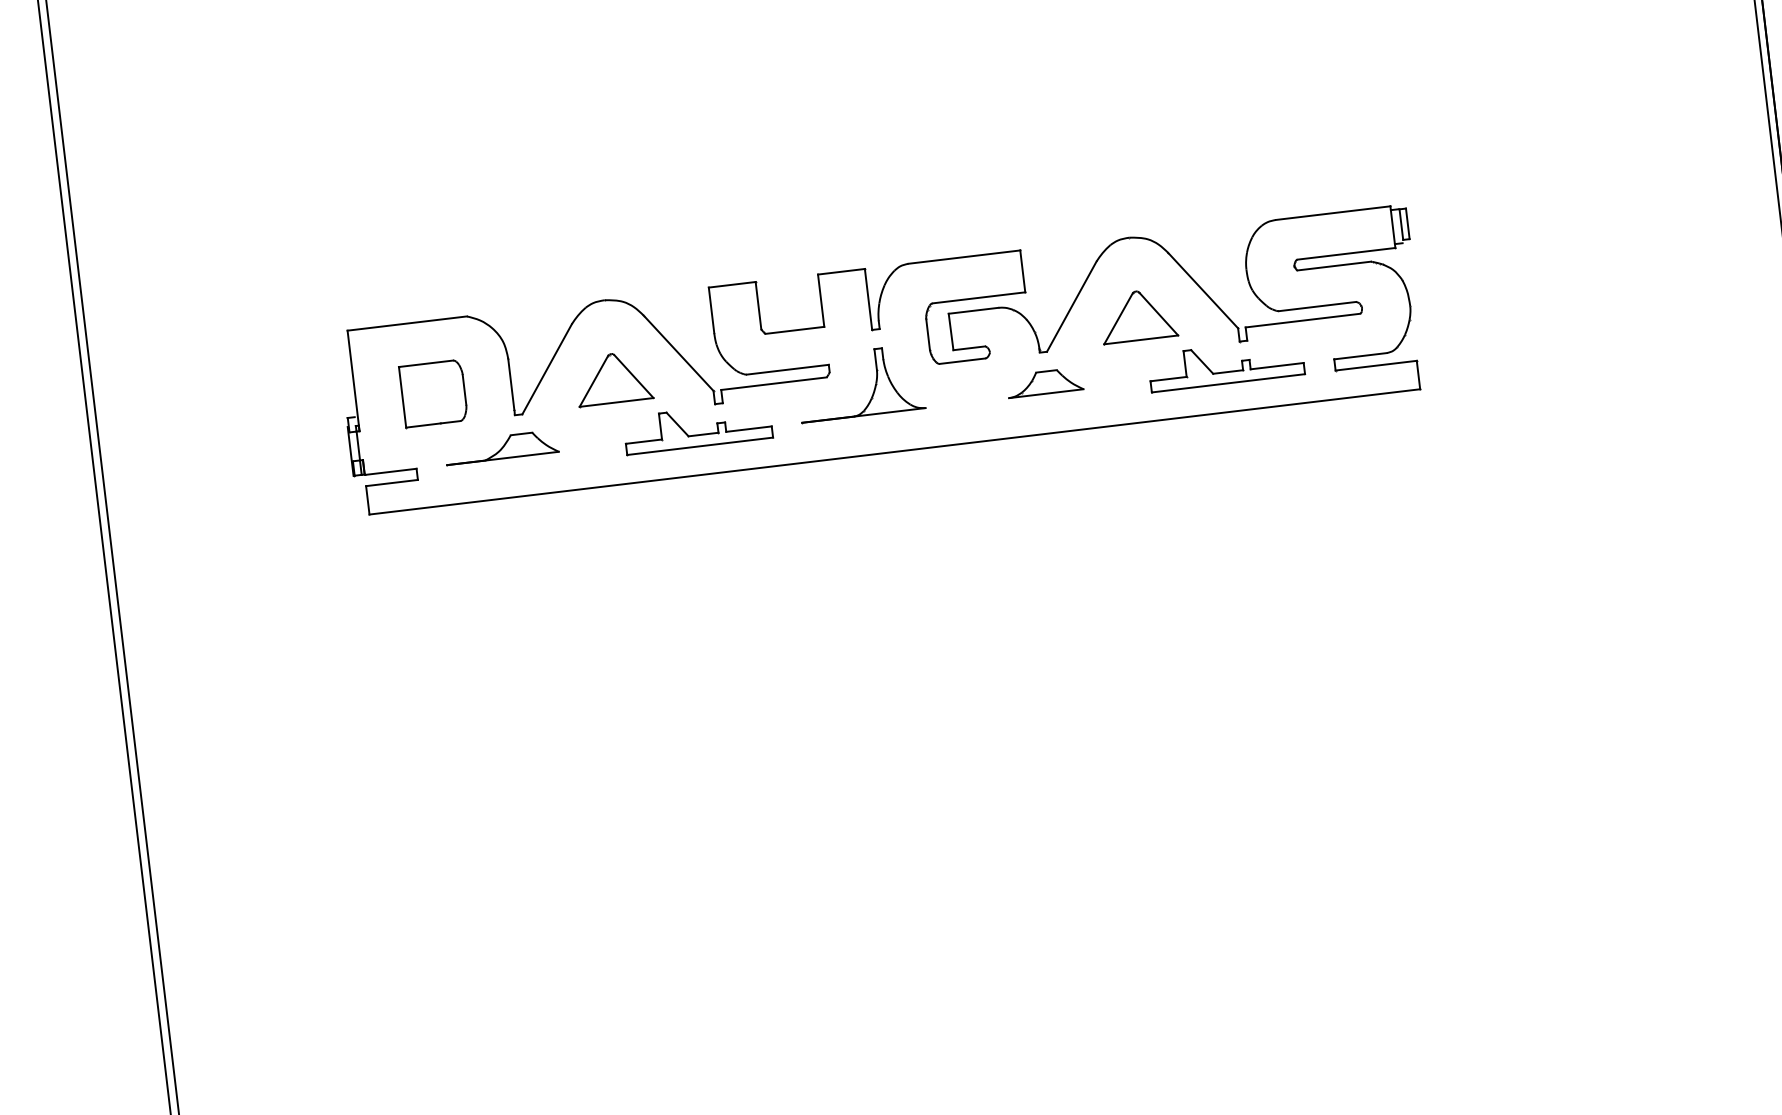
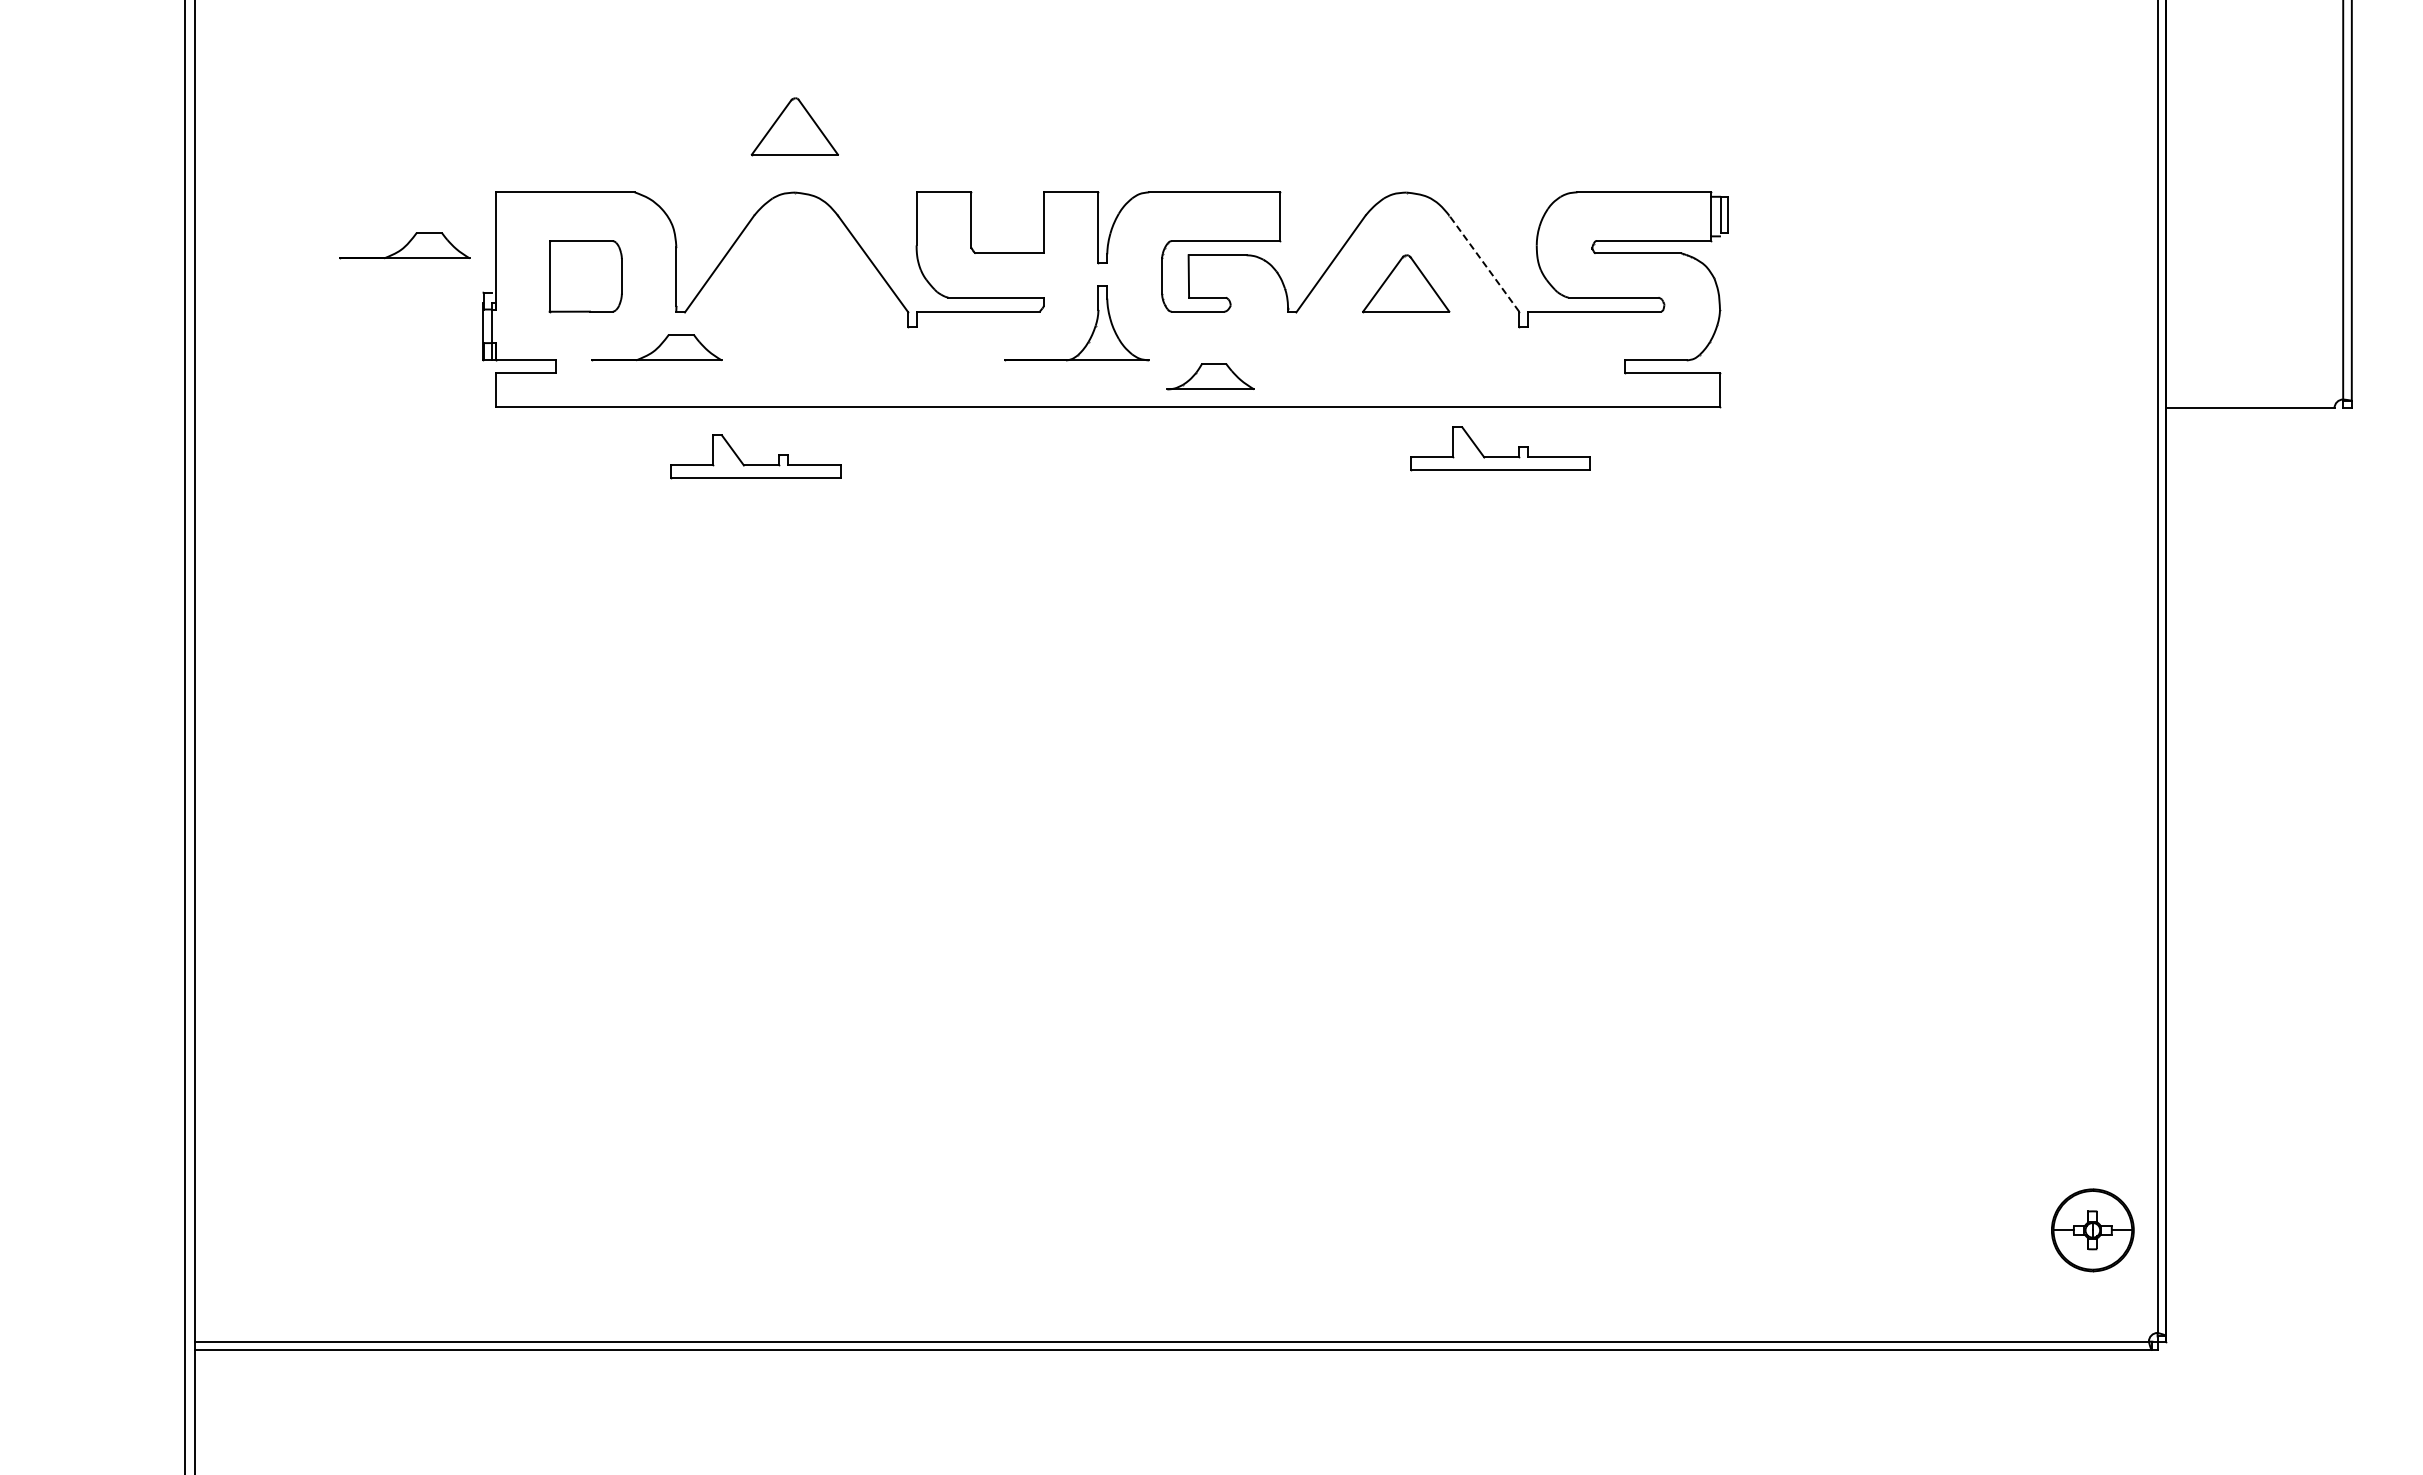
line: (1202, 290) -> (1483, 263), solid -> dashed
part: (1227, 371) -> (1500, 456), moved
part: (613, 378) -> (794, 126), moved
part: (1044, 382) -> (1210, 376), moved
part: (274, 385) -> (404, 245), added
part: (698, 434) -> (755, 464), moved

